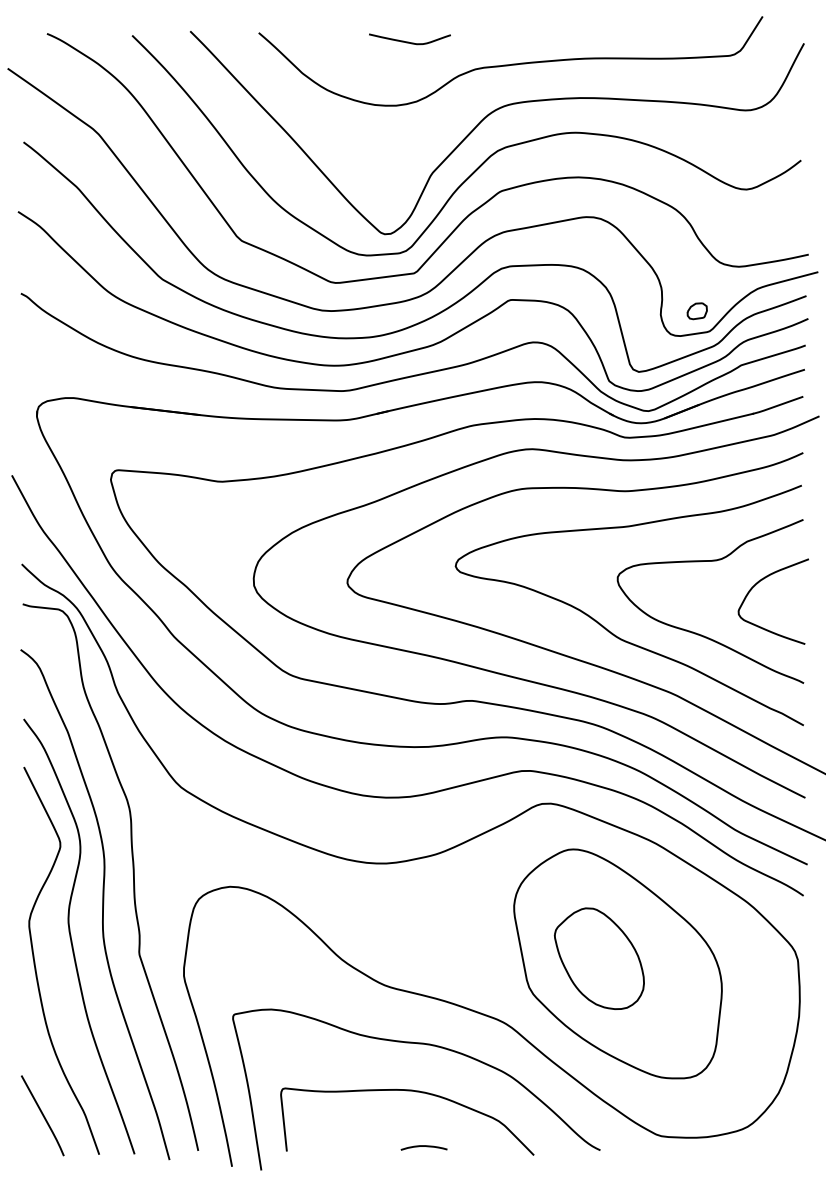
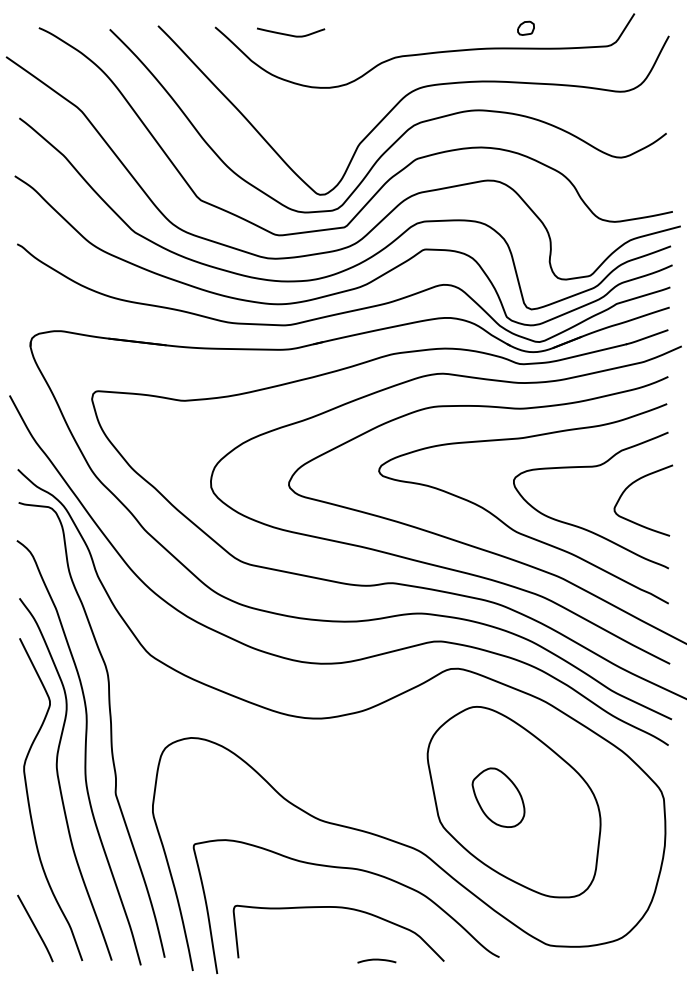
curve: (408, 41) -> (289, 34), moved
part: (696, 311) -> (525, 28), moved
part: (598, 958) -> (497, 797), size x0.7
curve: (423, 1146) -> (376, 959), moved

